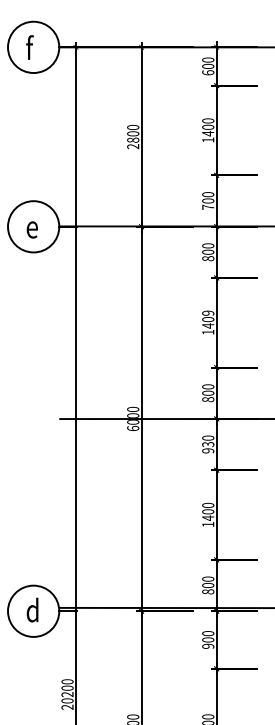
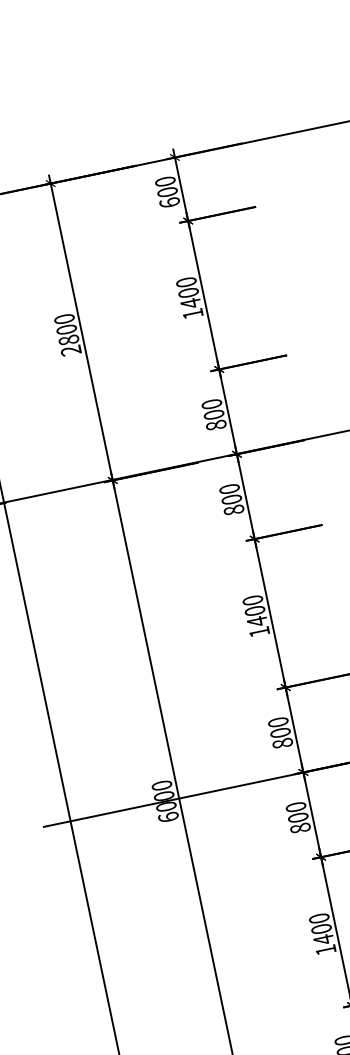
text: (208, 206) -> (216, 423), 700 -> 800
text: (208, 312) -> (253, 599), 1409 -> 1400
text: (208, 447) -> (299, 822), 930 -> 800

